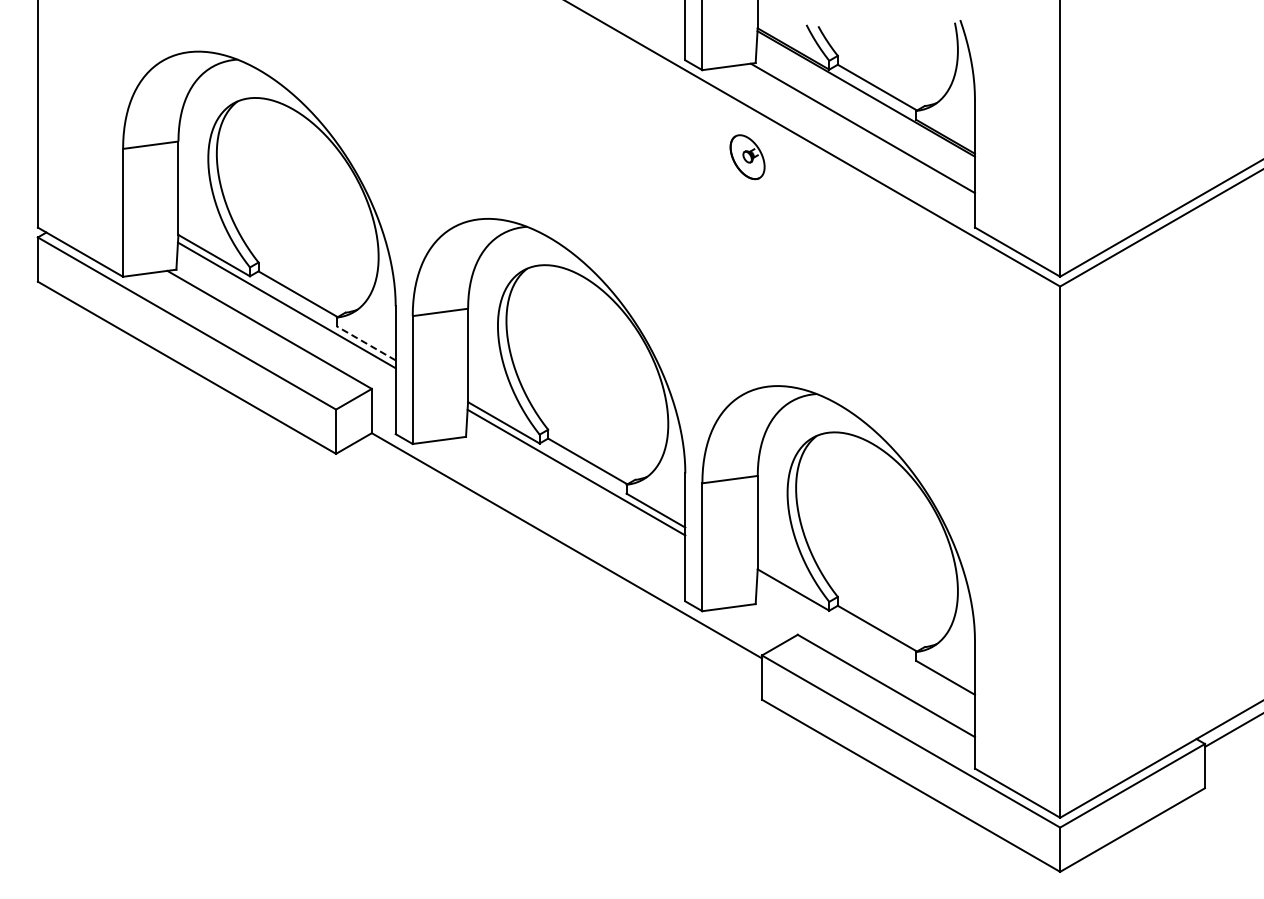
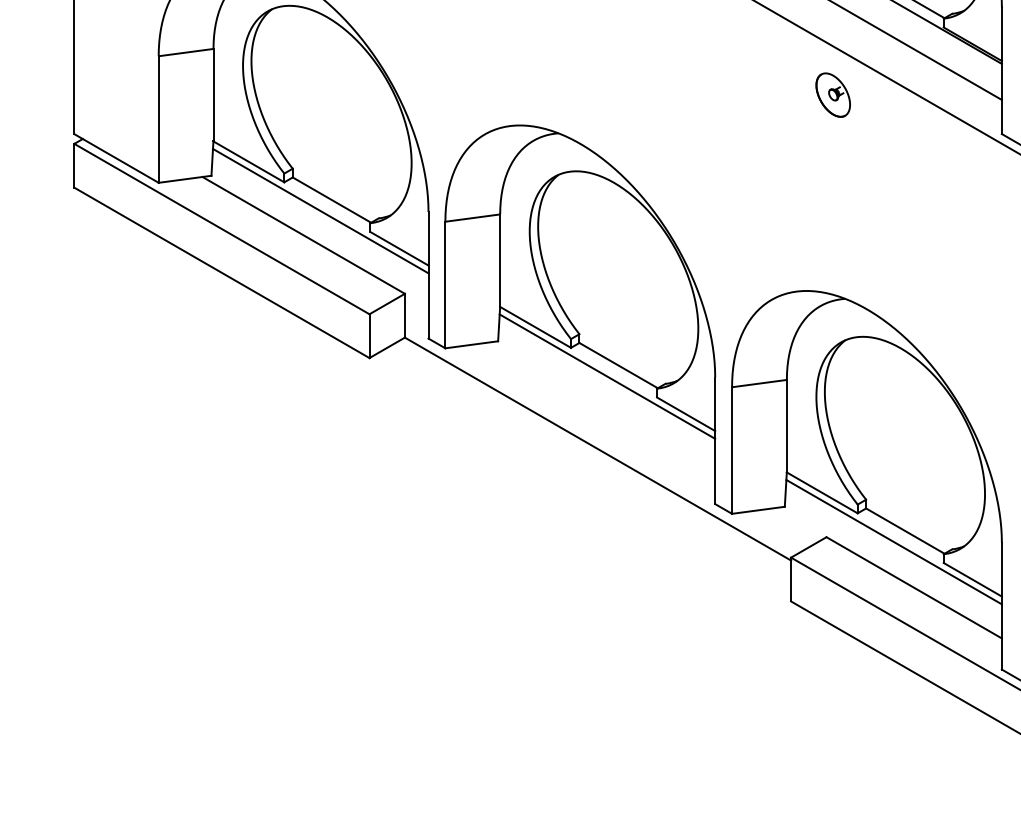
part: (747, 157) -> (833, 95), moved
line: (366, 343) -> (399, 248), dashed -> solid
line: (865, 639) -> (893, 541), added

